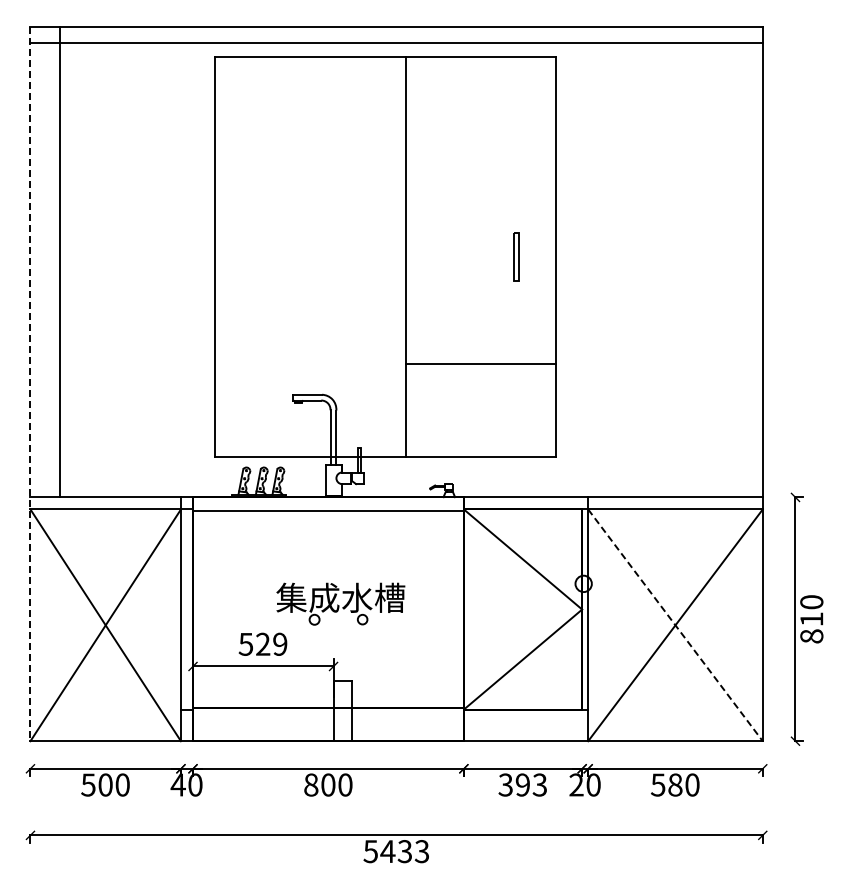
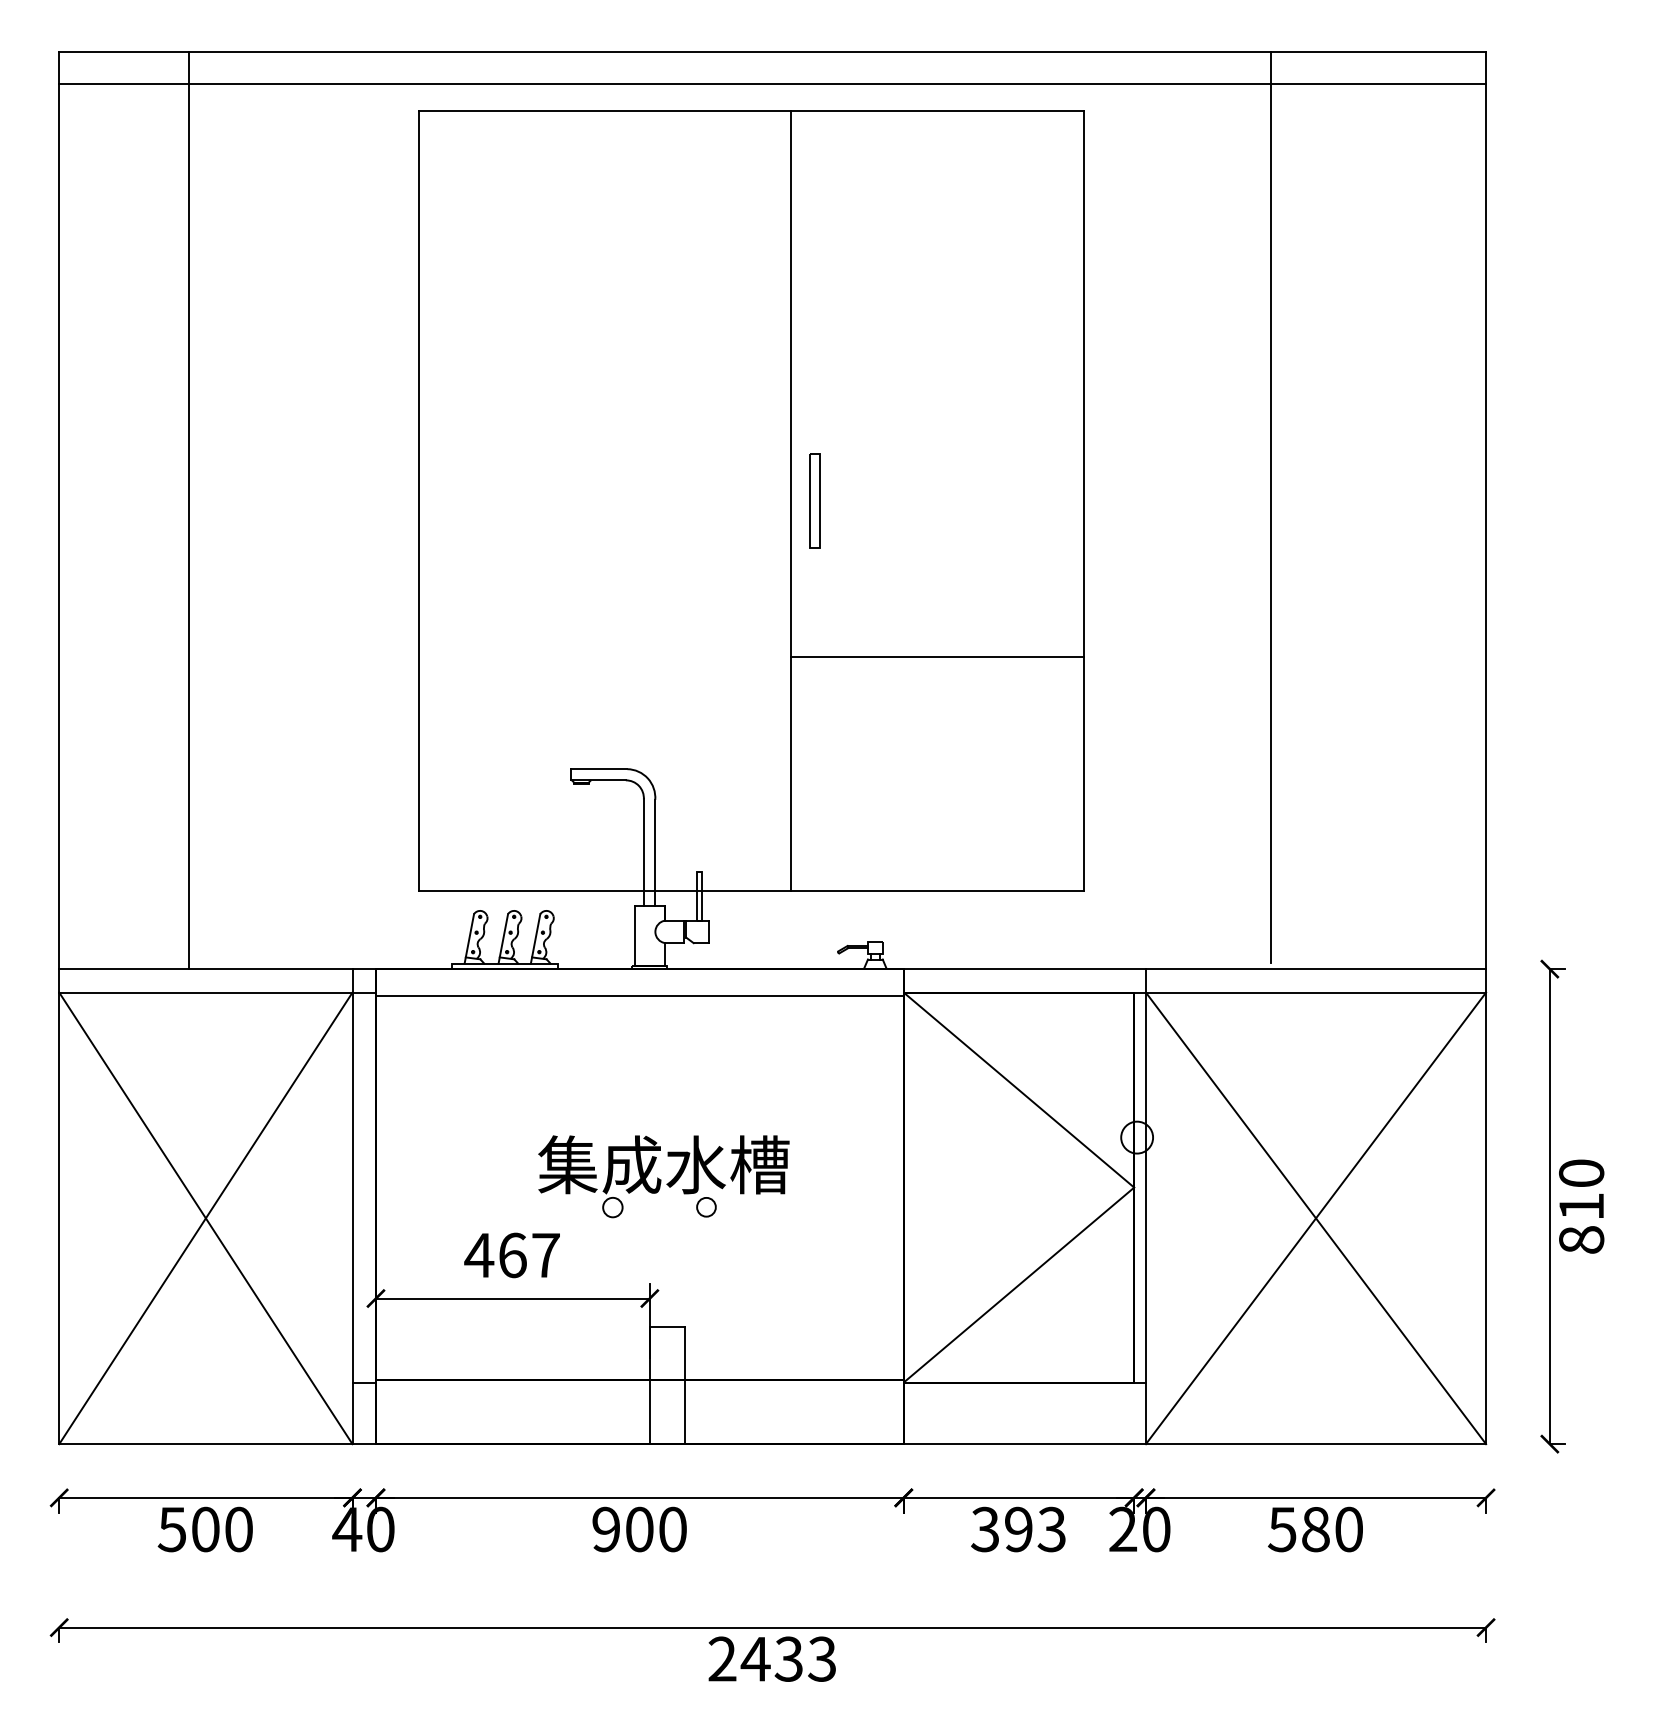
part: (516, 256) -> (815, 499), moved
line: (652, 260) -> (1271, 507), added
line: (60, 261) -> (189, 509), moved
line: (480, 363) -> (936, 655), moved
line: (30, 384) -> (59, 749), dashed -> solid
line: (675, 625) -> (1316, 1218), dashed -> solid
text: (262, 643) -> (511, 1253), 529 -> 467
text: (311, 784) -> (606, 1528), 800 -> 900
text: (370, 851) -> (721, 1659), 5433 -> 2433

